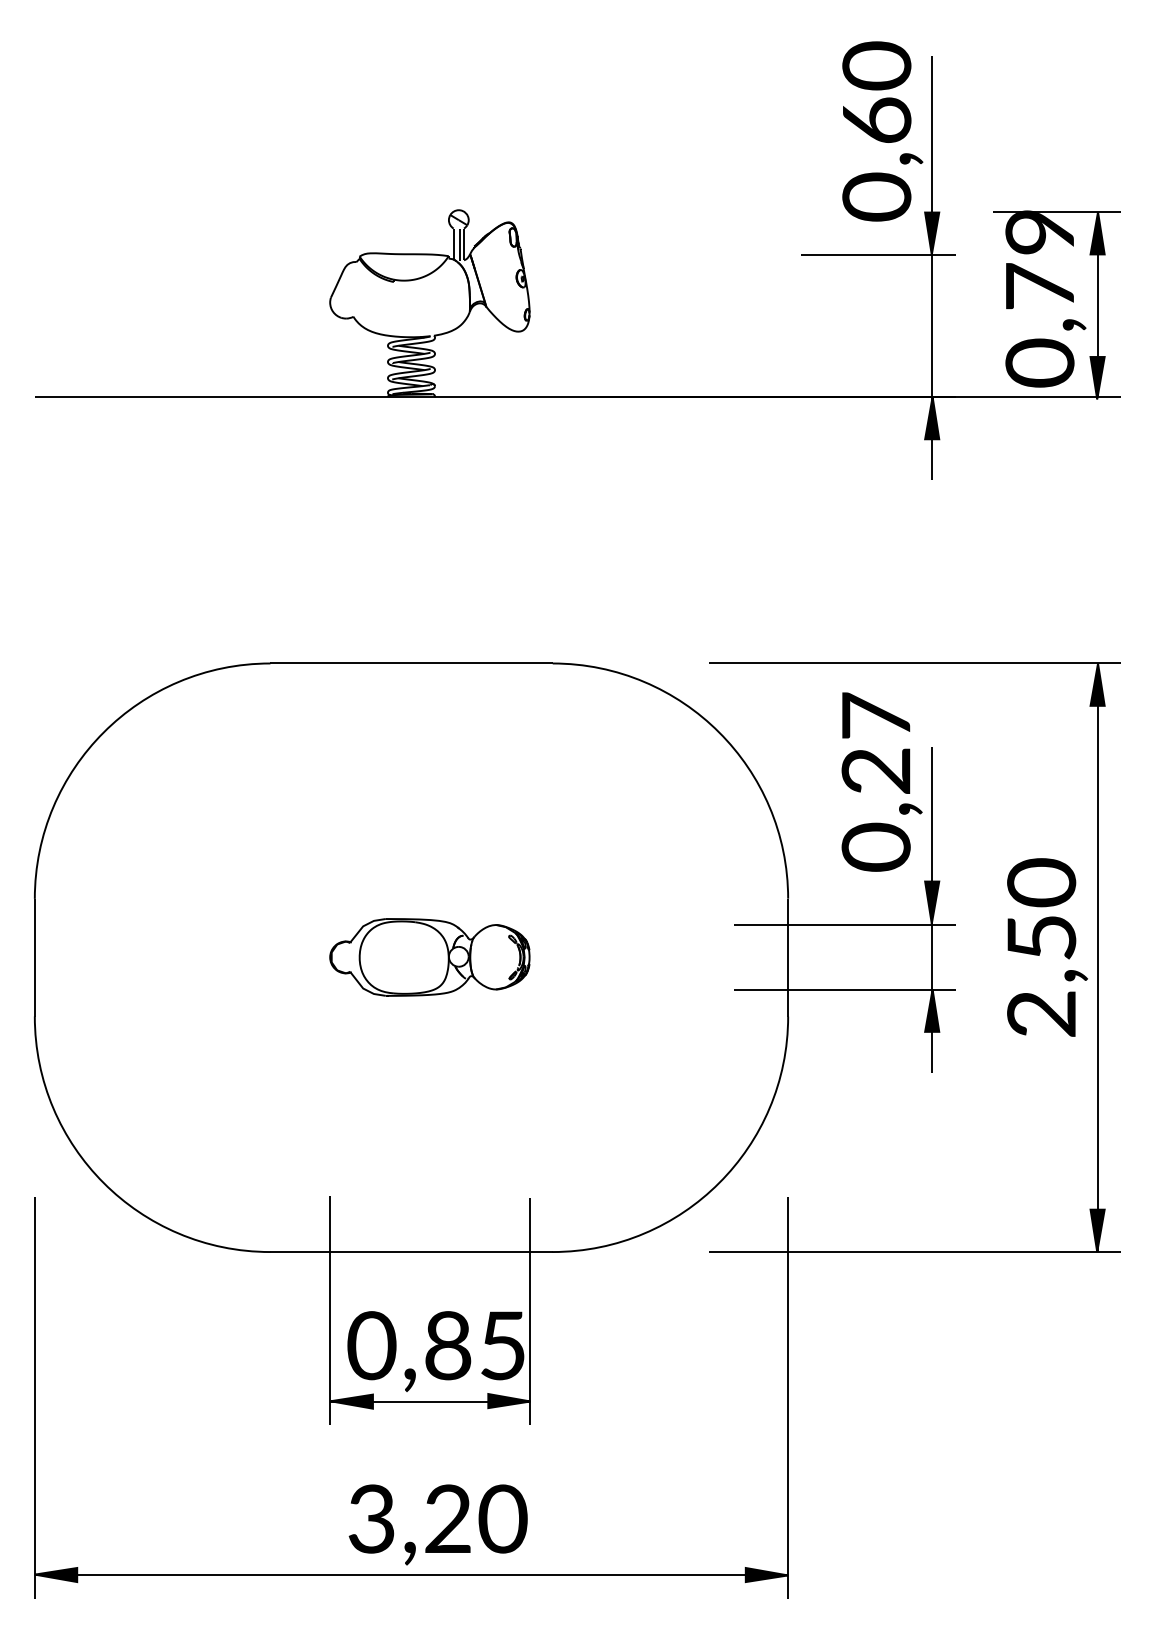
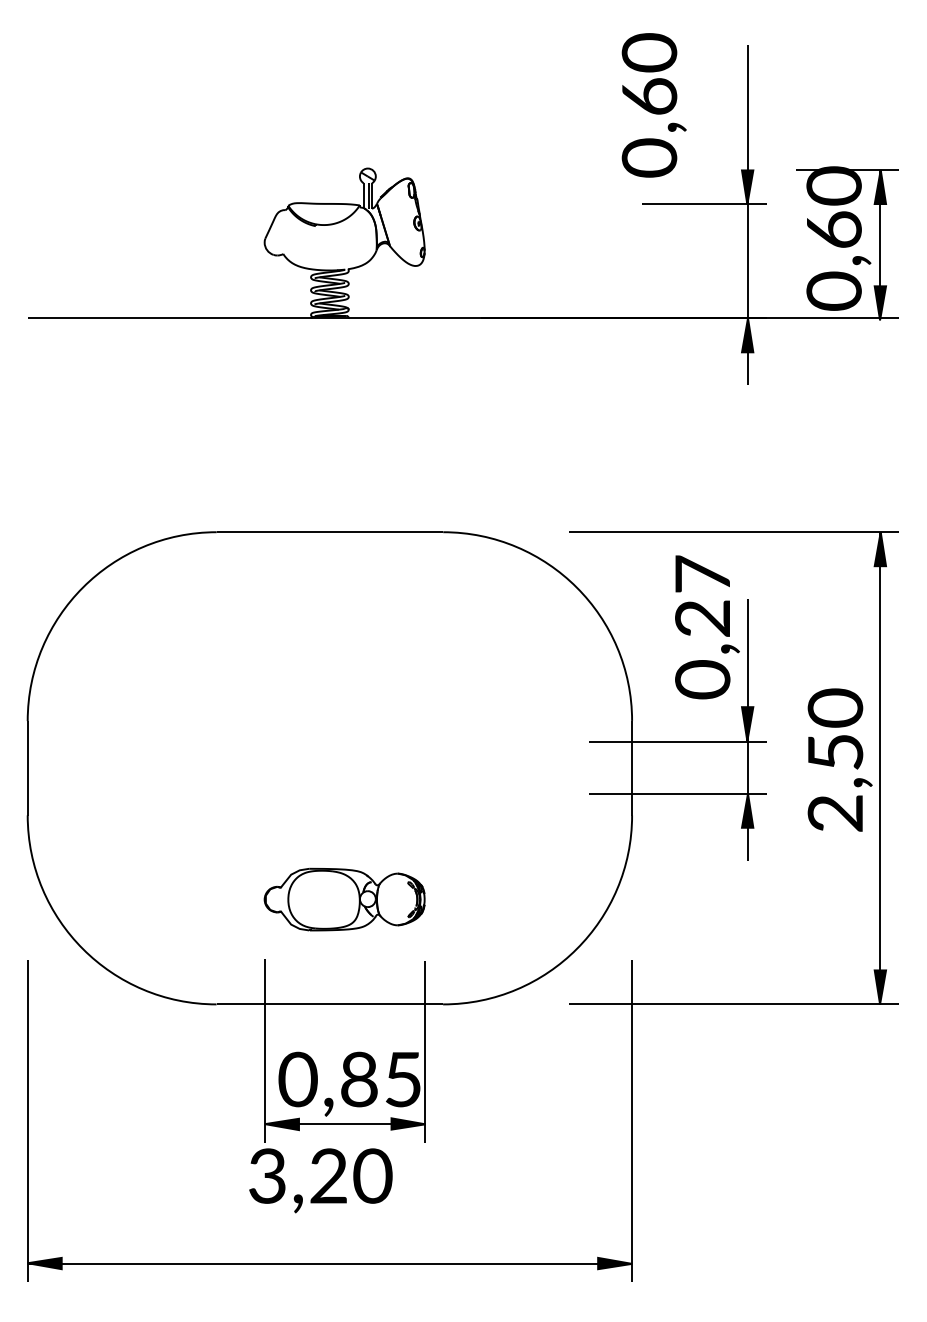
text: (882, 131) -> (654, 105), moved
text: (1040, 258) -> (834, 207), 0,79 -> 0,60
part: (429, 957) -> (344, 899), moved
text: (437, 1524) -> (320, 1180), moved

